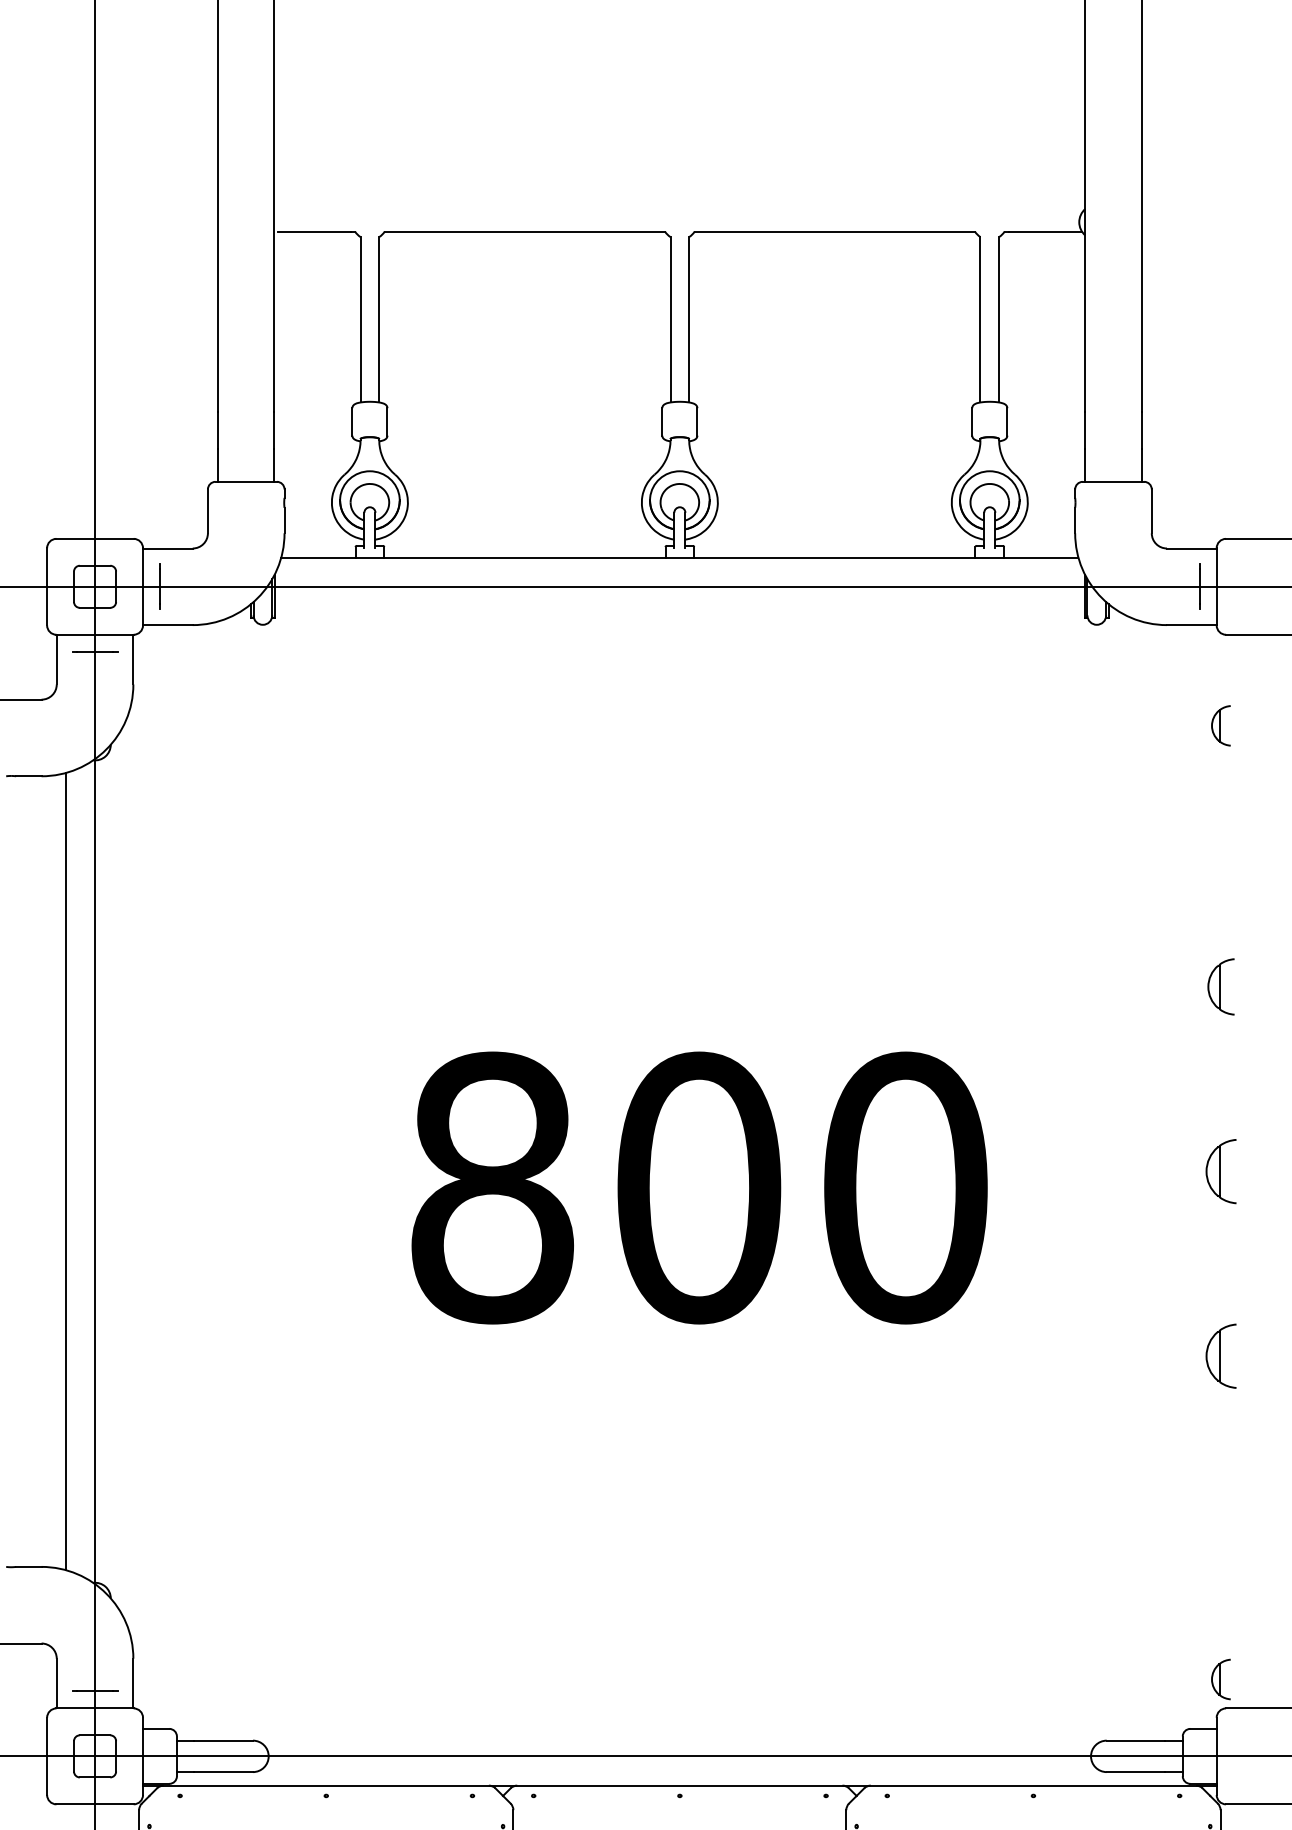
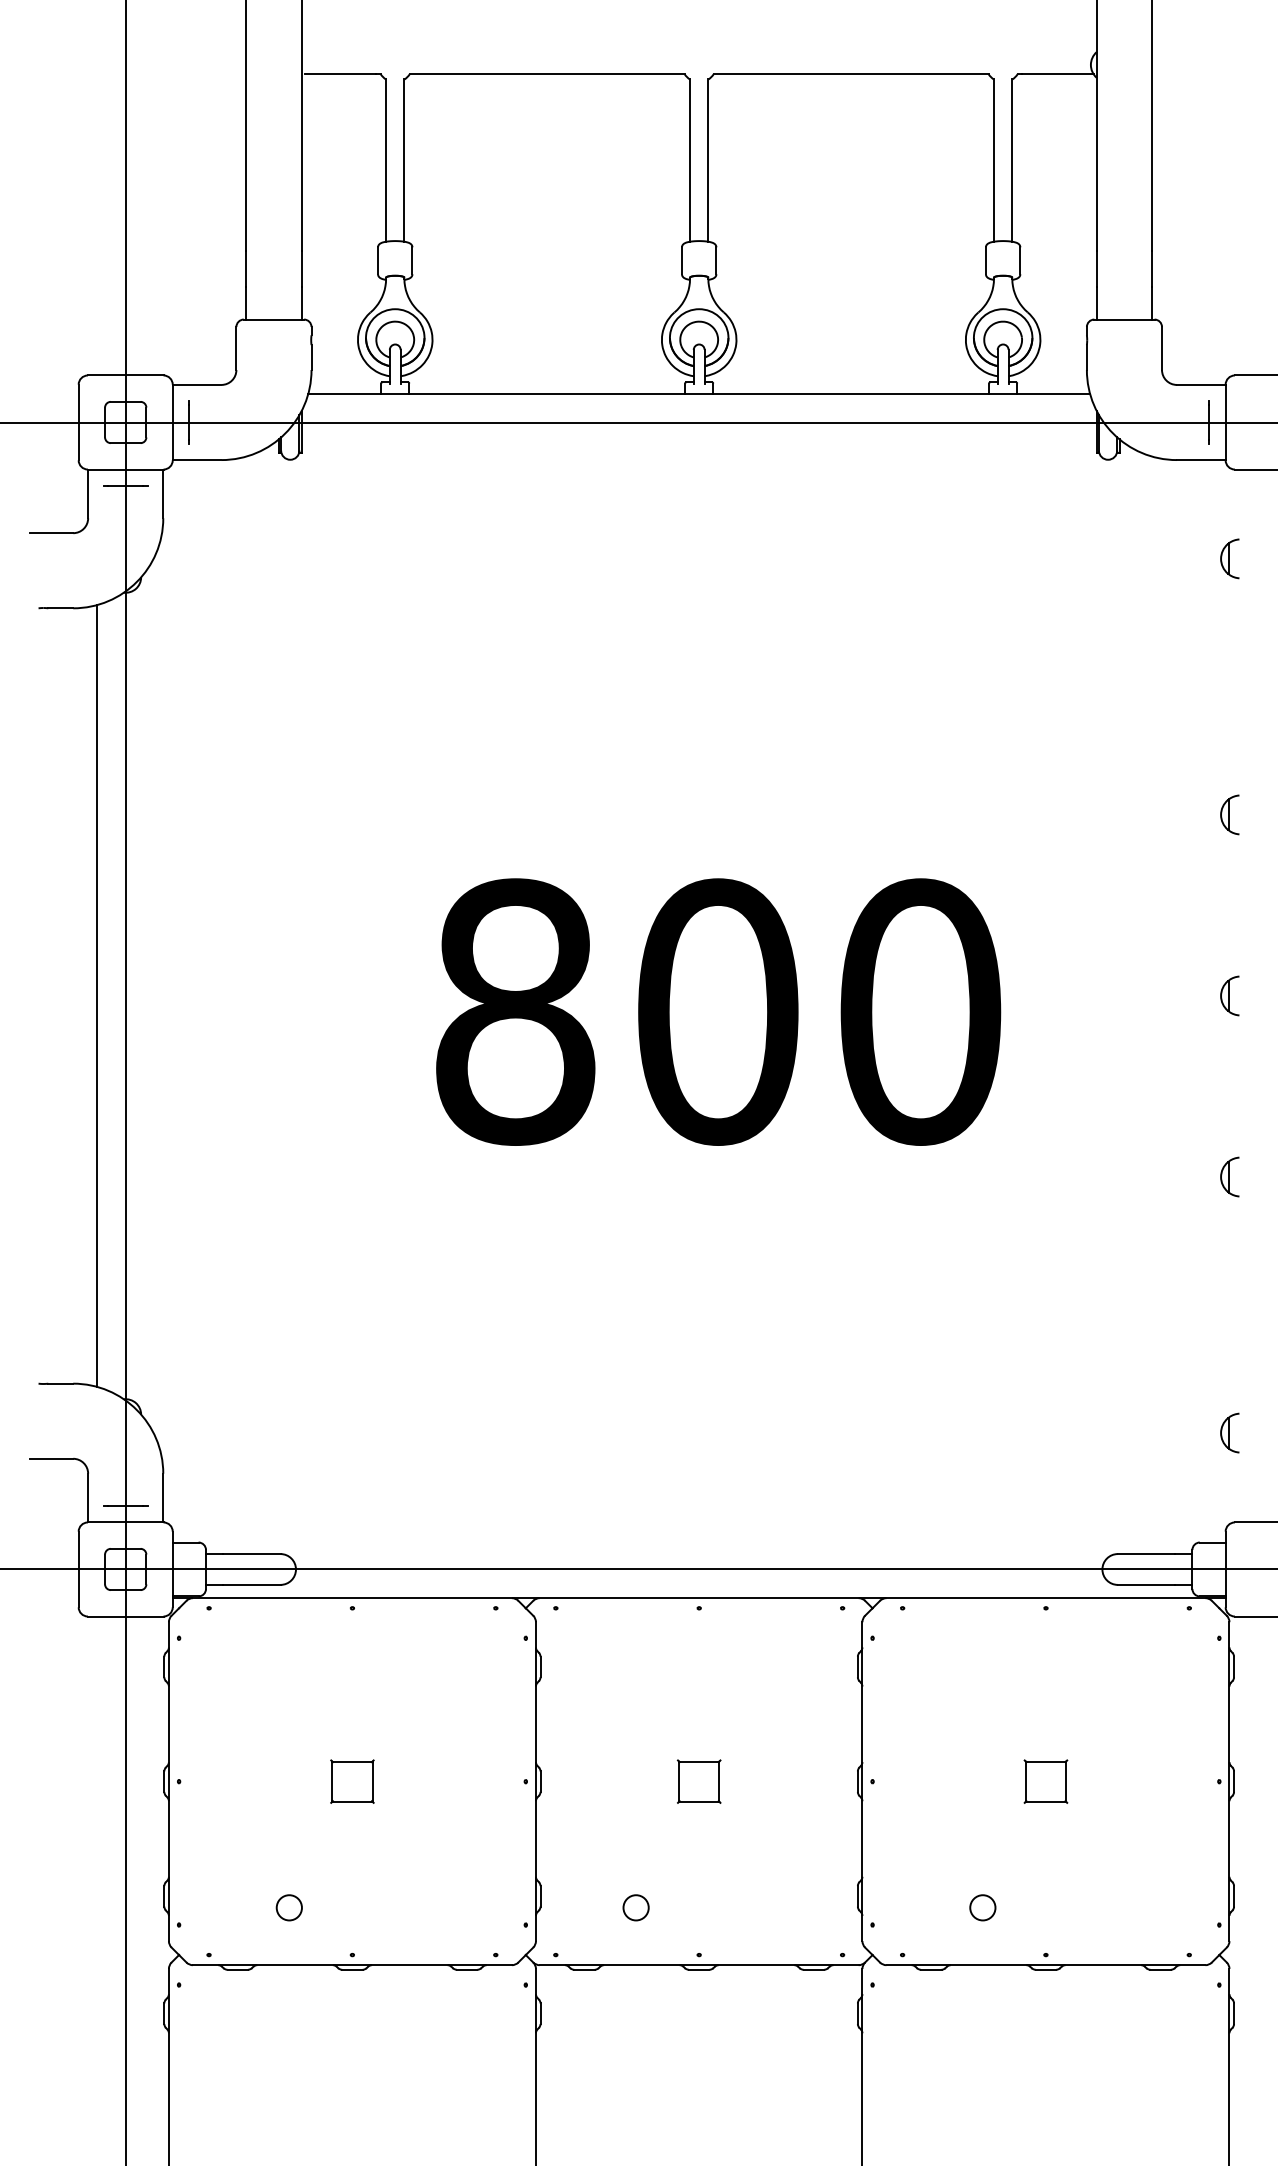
part: (1220, 986) -> (1229, 814), size x0.71
part: (1220, 1171) -> (1229, 995), size x0.62
part: (1220, 1355) -> (1229, 1176), size x0.62
part: (1220, 1678) -> (1229, 1432), moved

